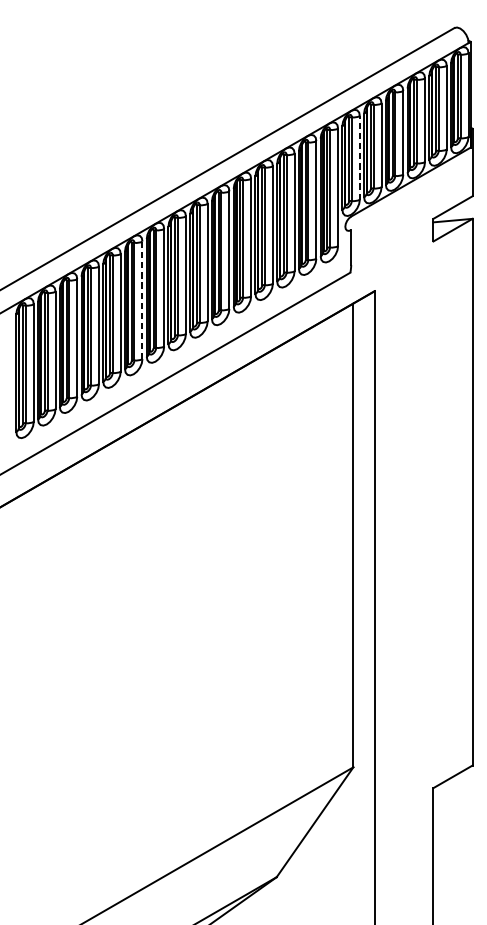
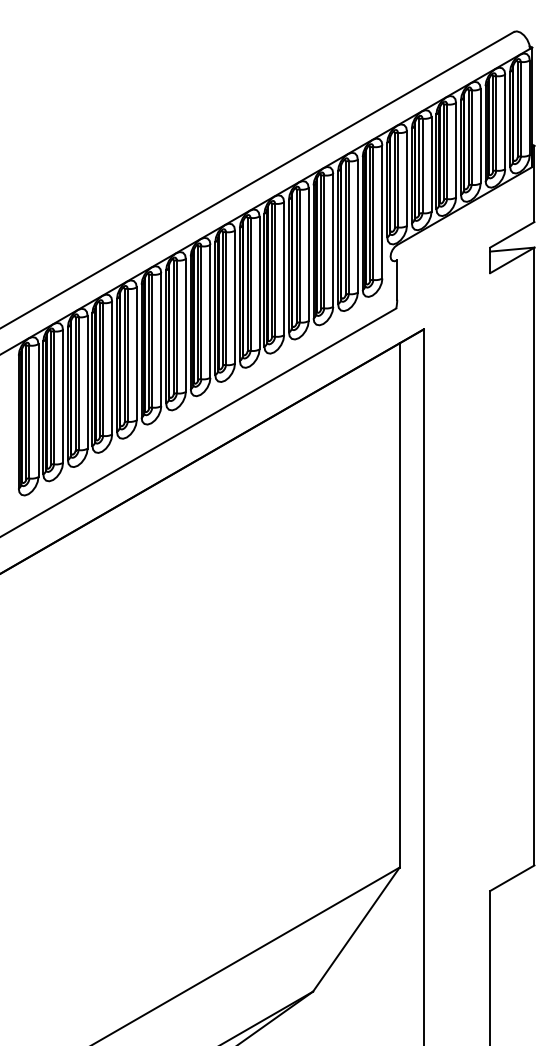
line: (360, 157) -> (407, 178), dashed -> solid
line: (142, 300) -> (161, 339), dashed -> solid

